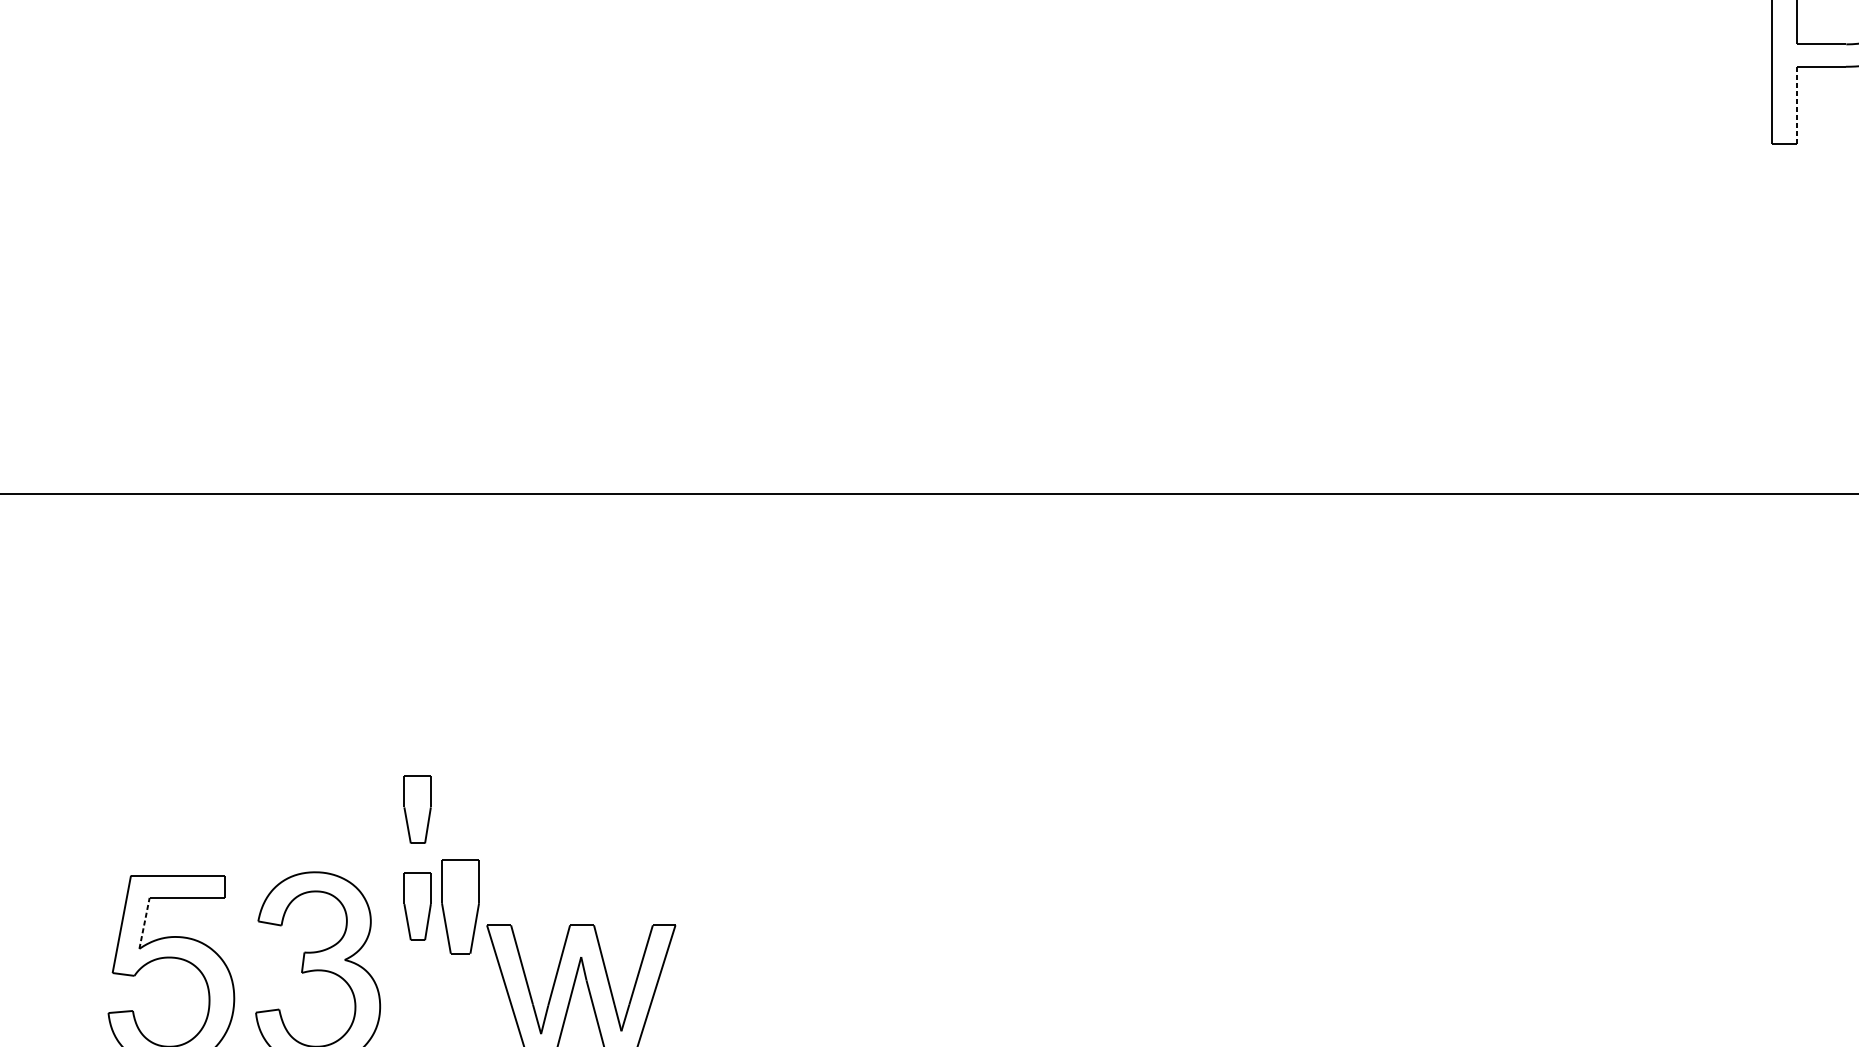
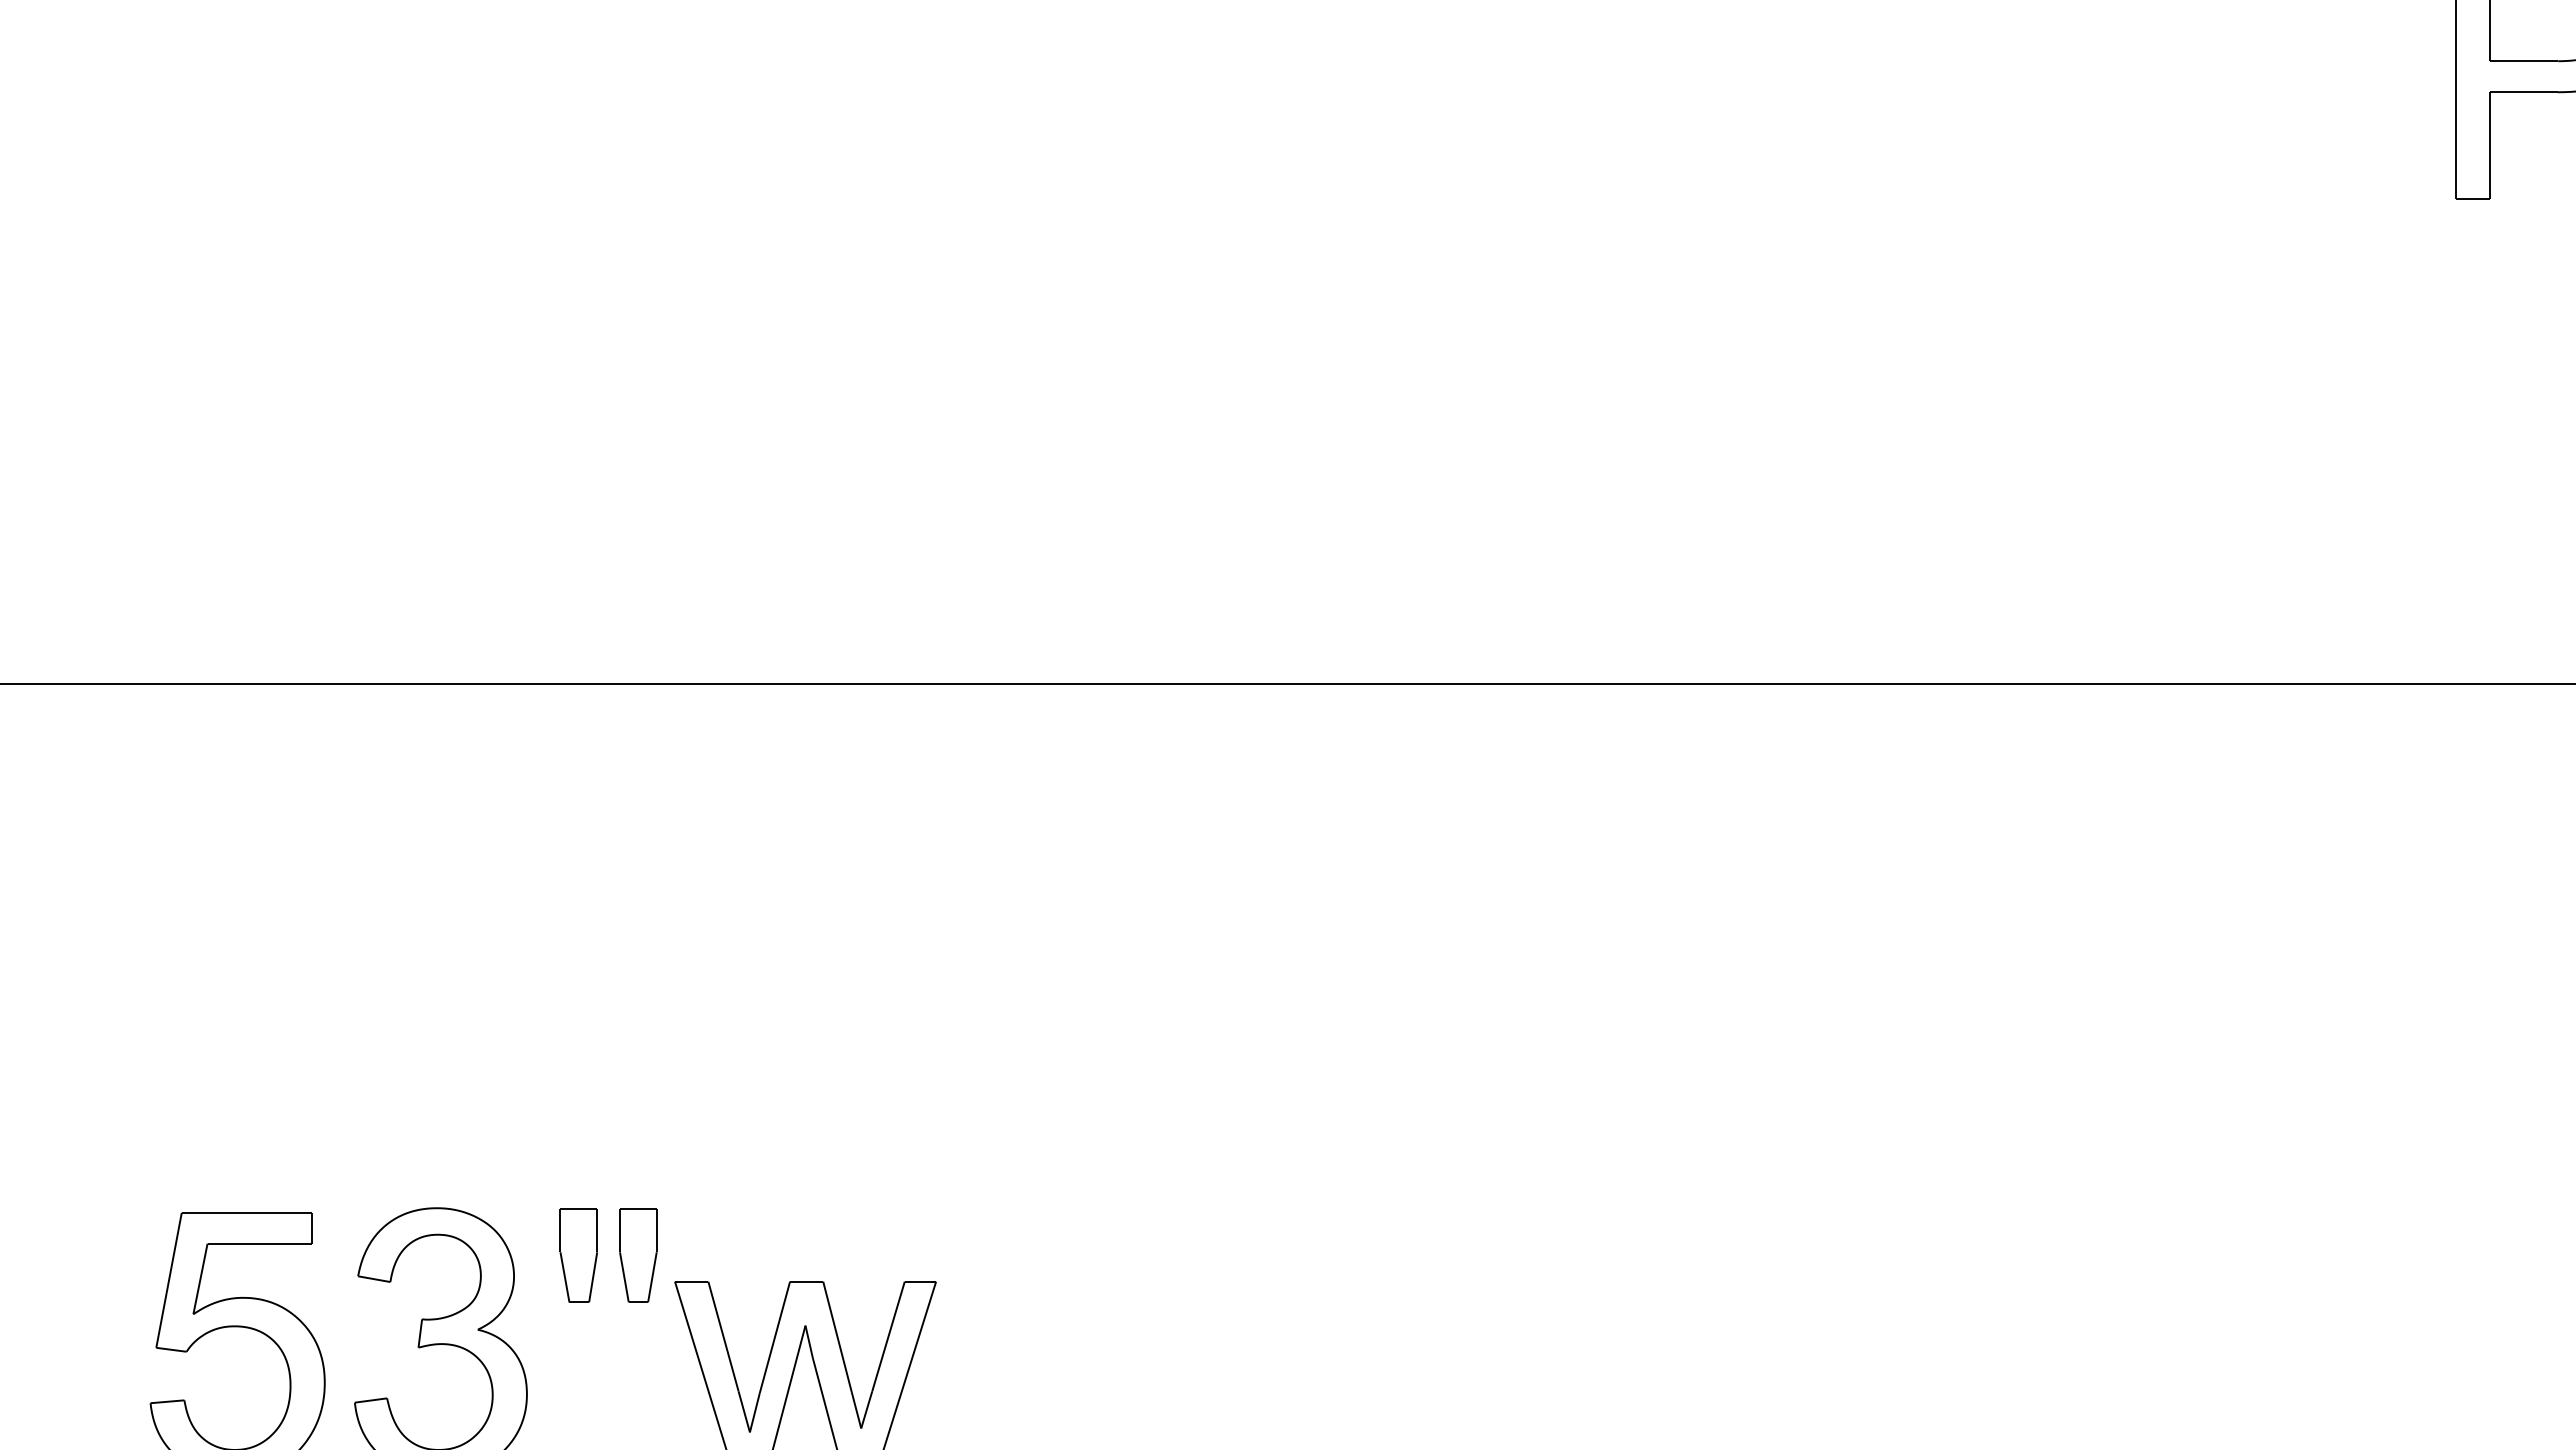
line: (1797, 105) -> (2490, 145), dashed -> solid
part: (417, 809) -> (578, 1121), removed
part: (460, 906) -> (638, 1255), size x0.71
line: (144, 923) -> (200, 1278), dashed -> solid

